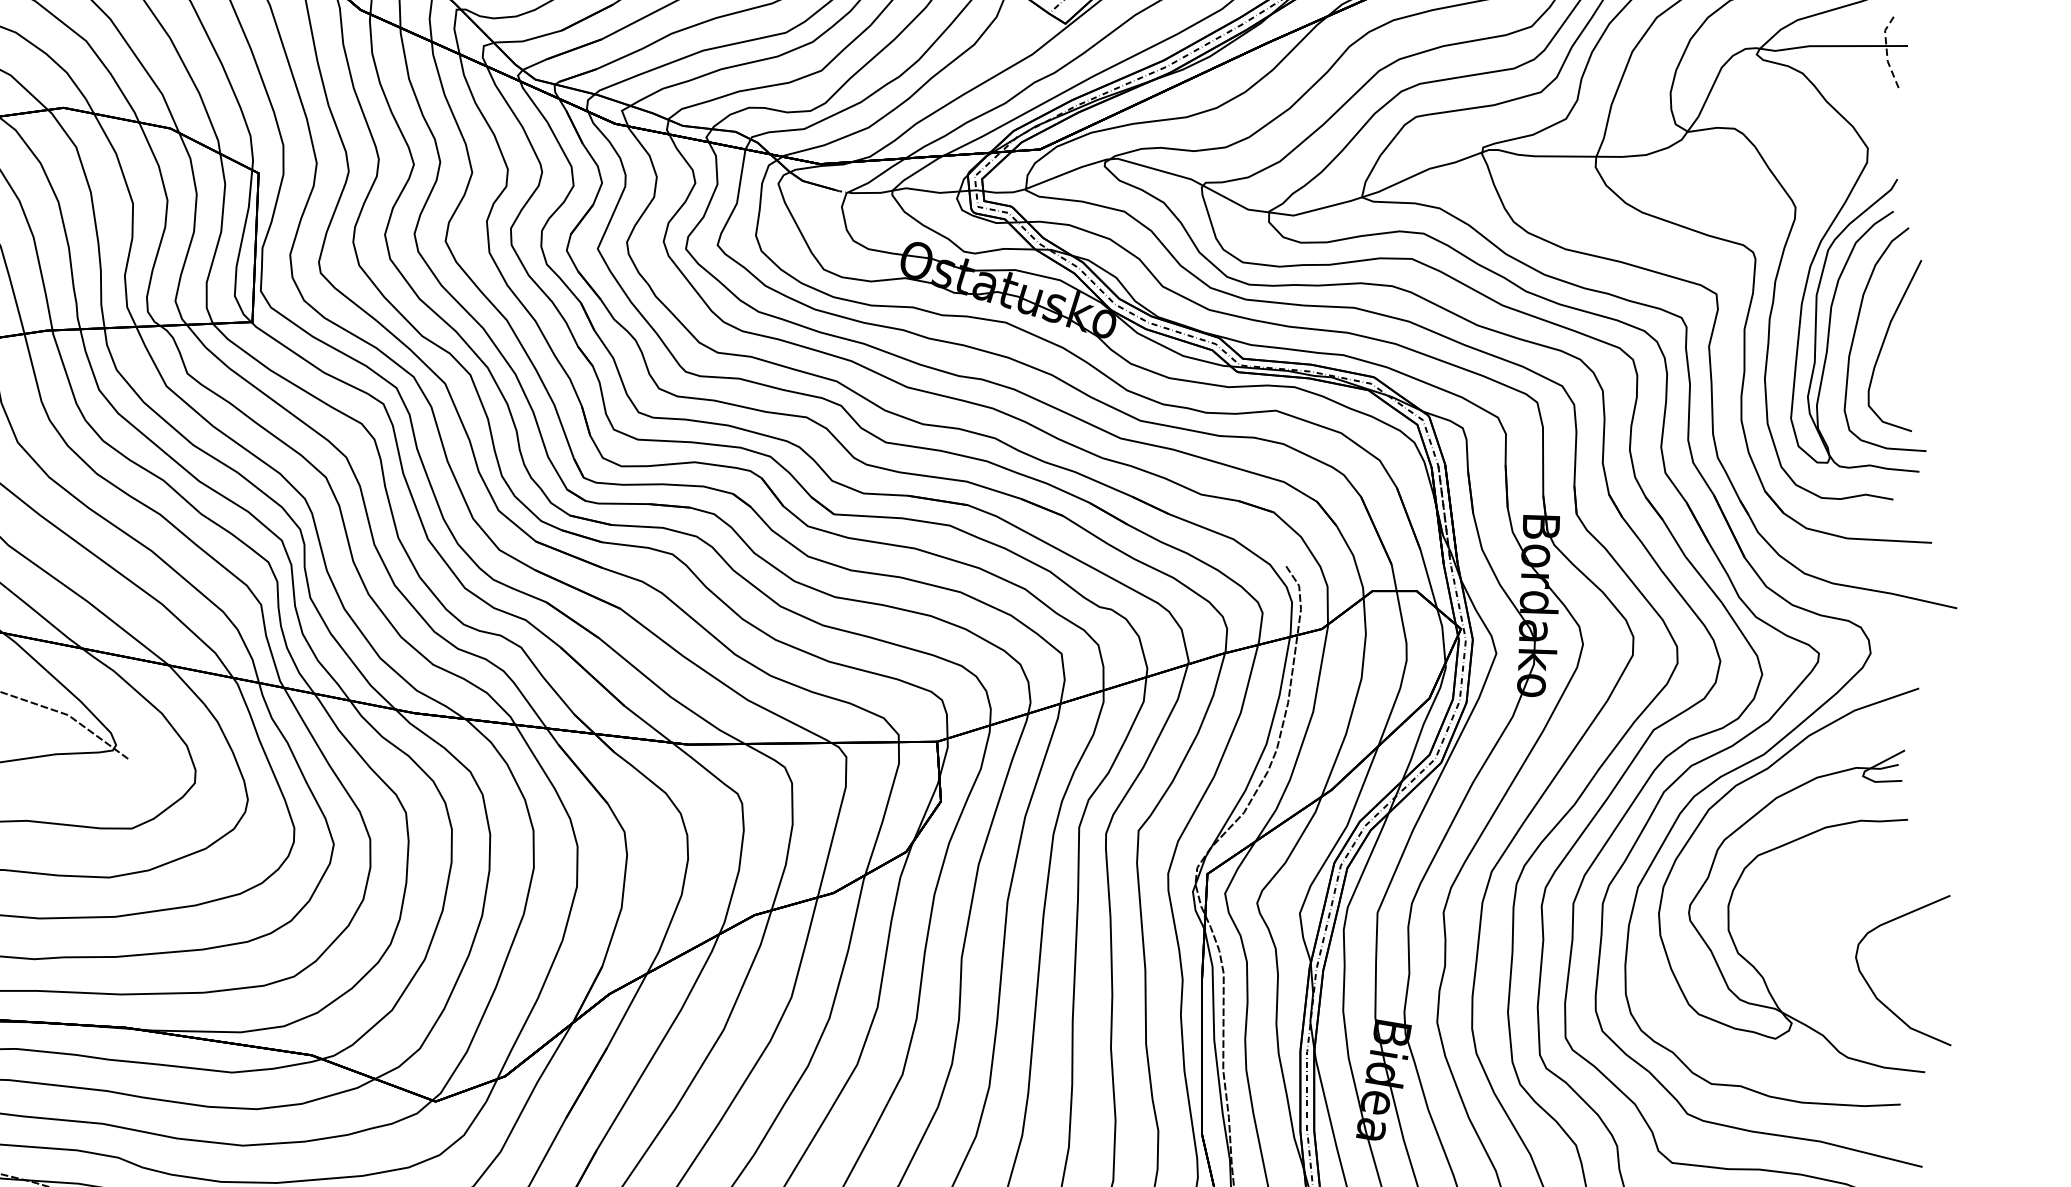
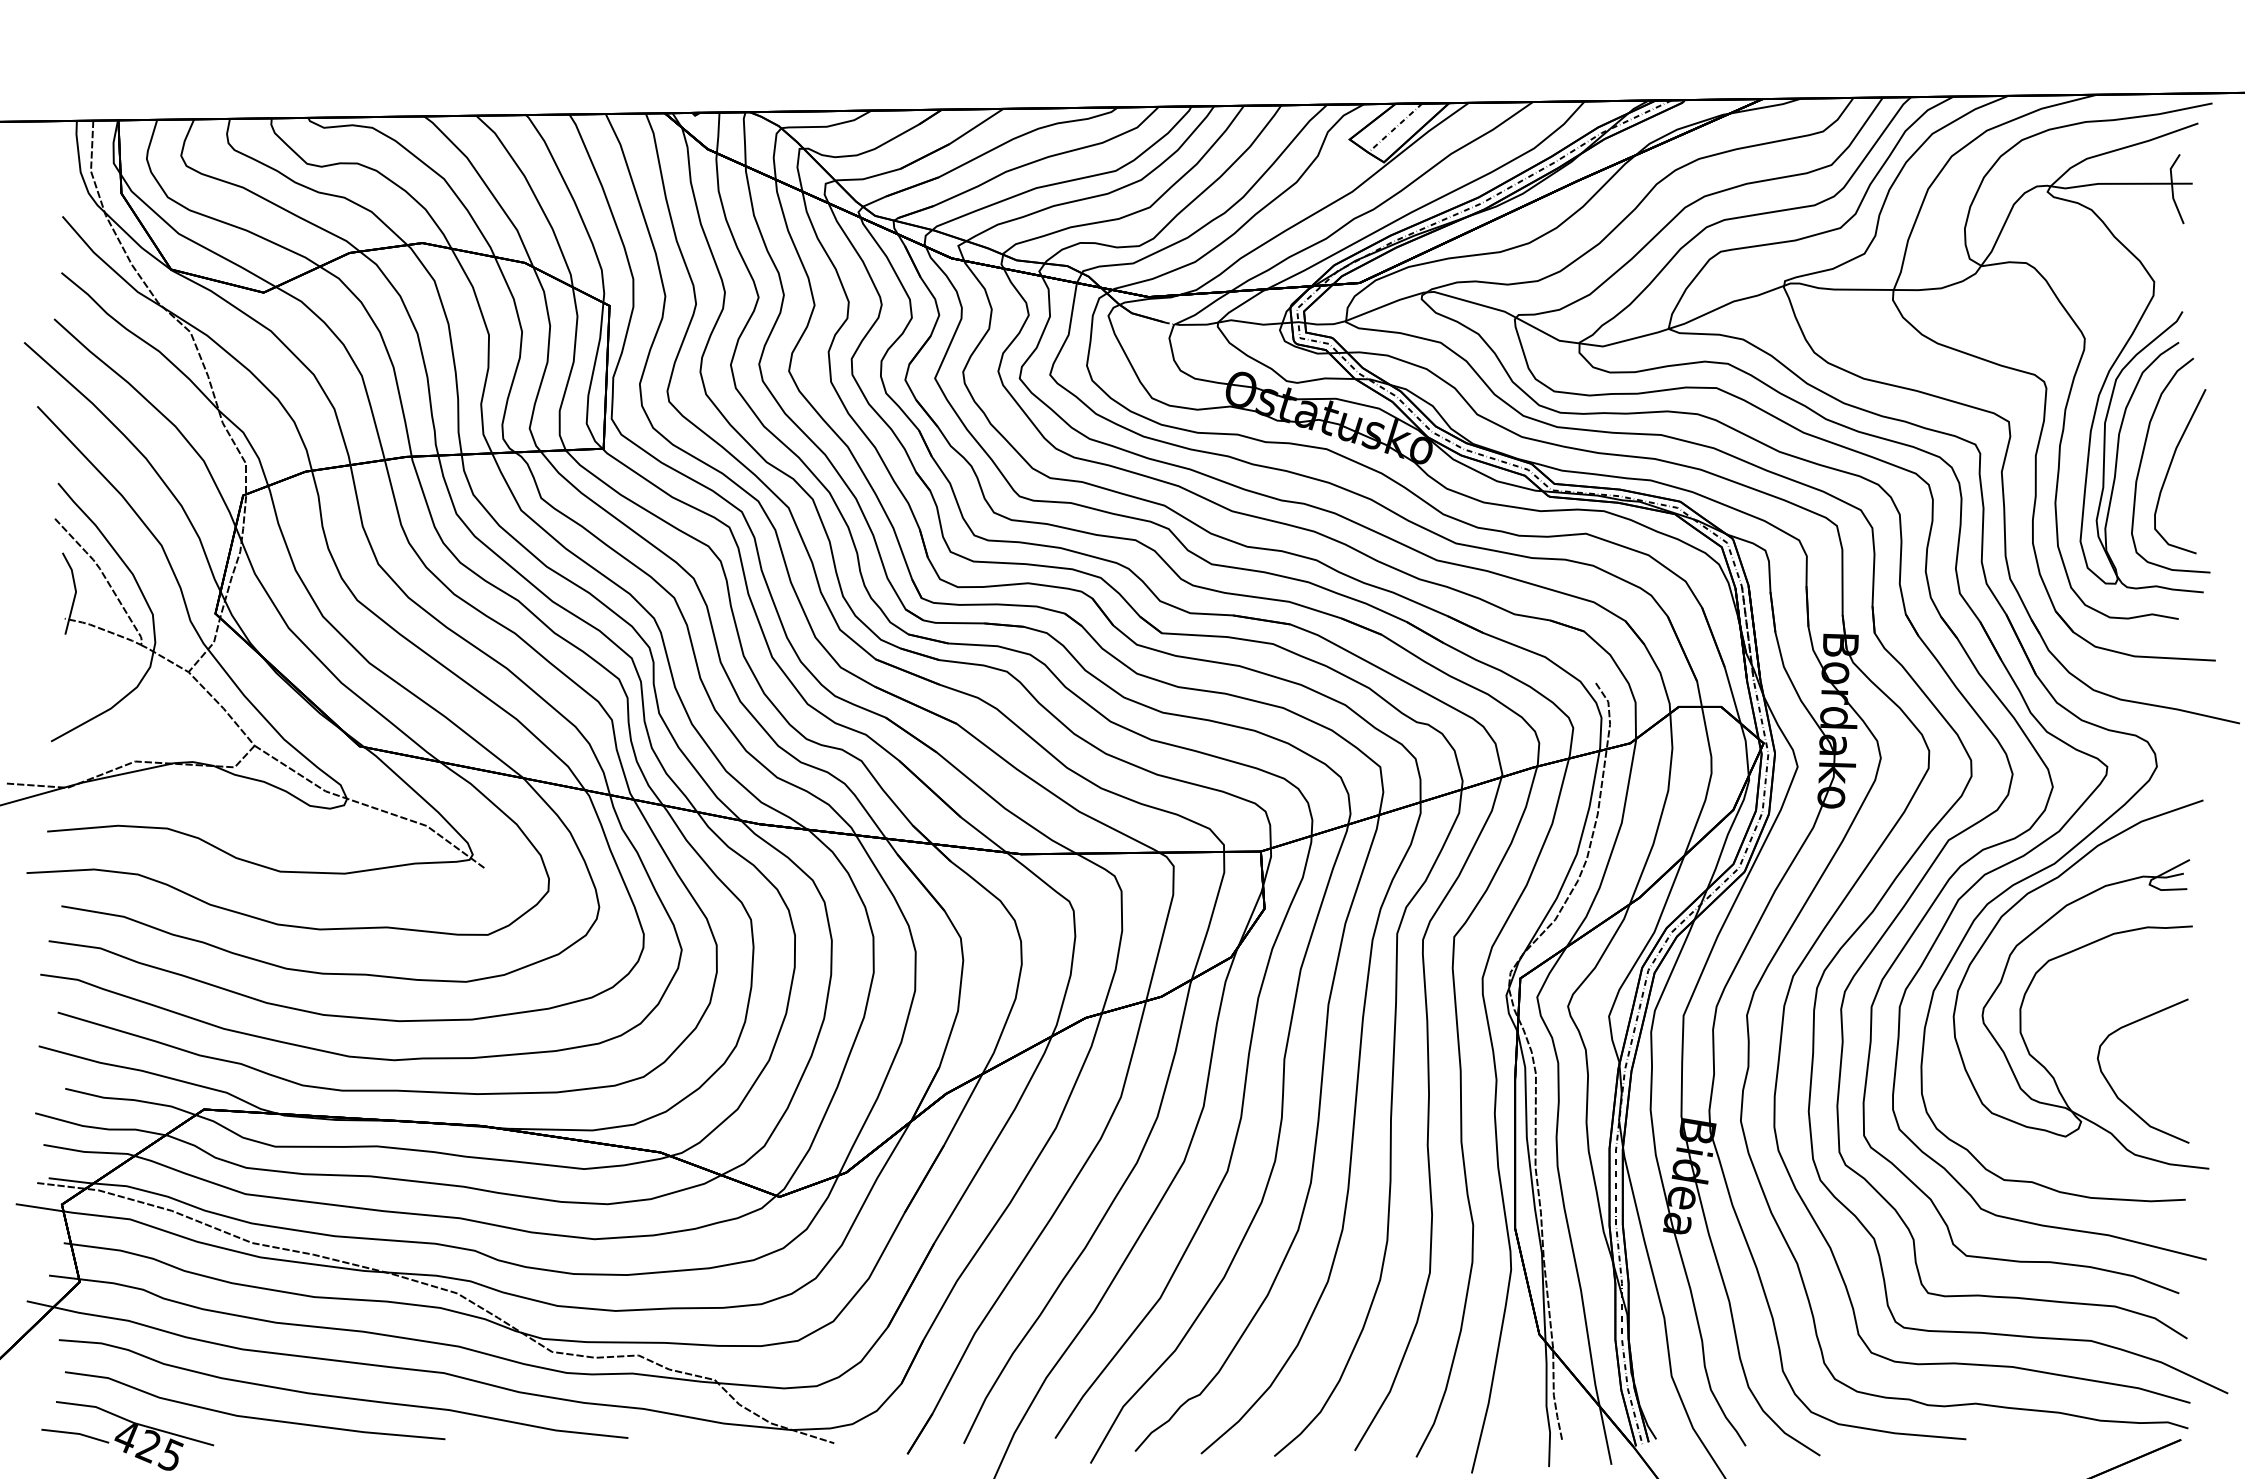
line: (1886, 51) -> (2172, 188), dashed -> solid
curve: (1872, 988) -> (2113, 1088), moved

